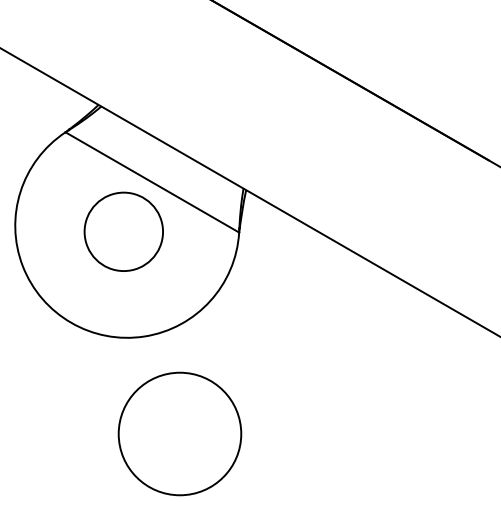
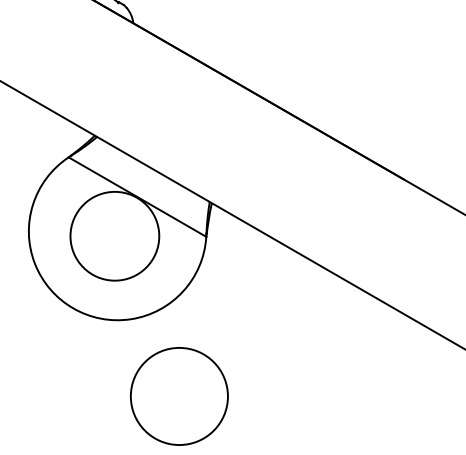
circle: (123, 230) -> (114, 235), size x1.43
circle: (180, 434) -> (179, 396), moved

